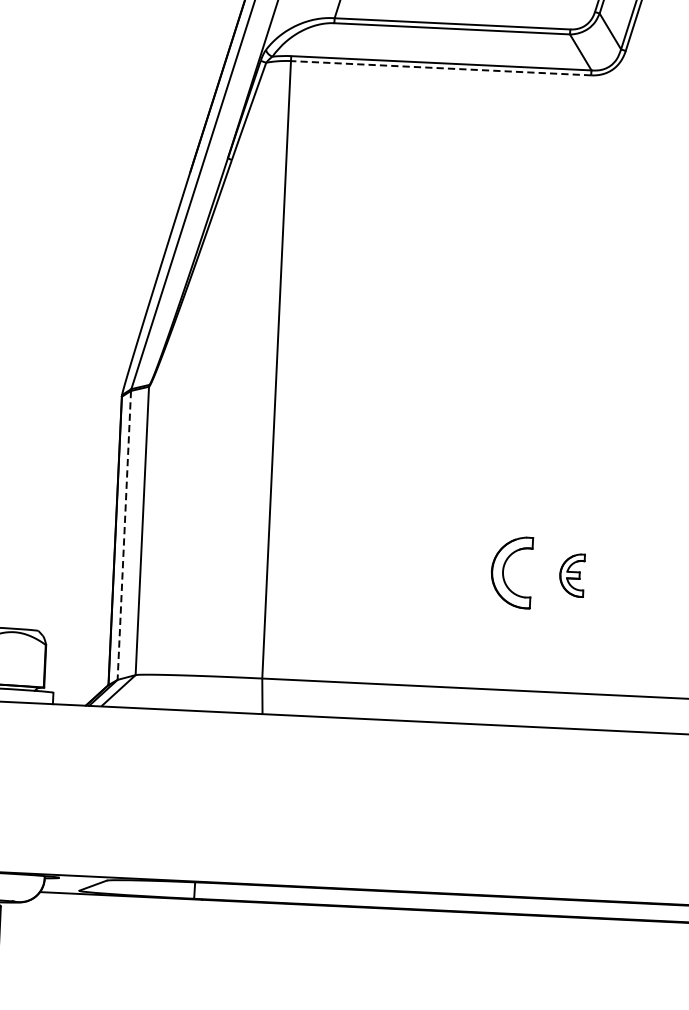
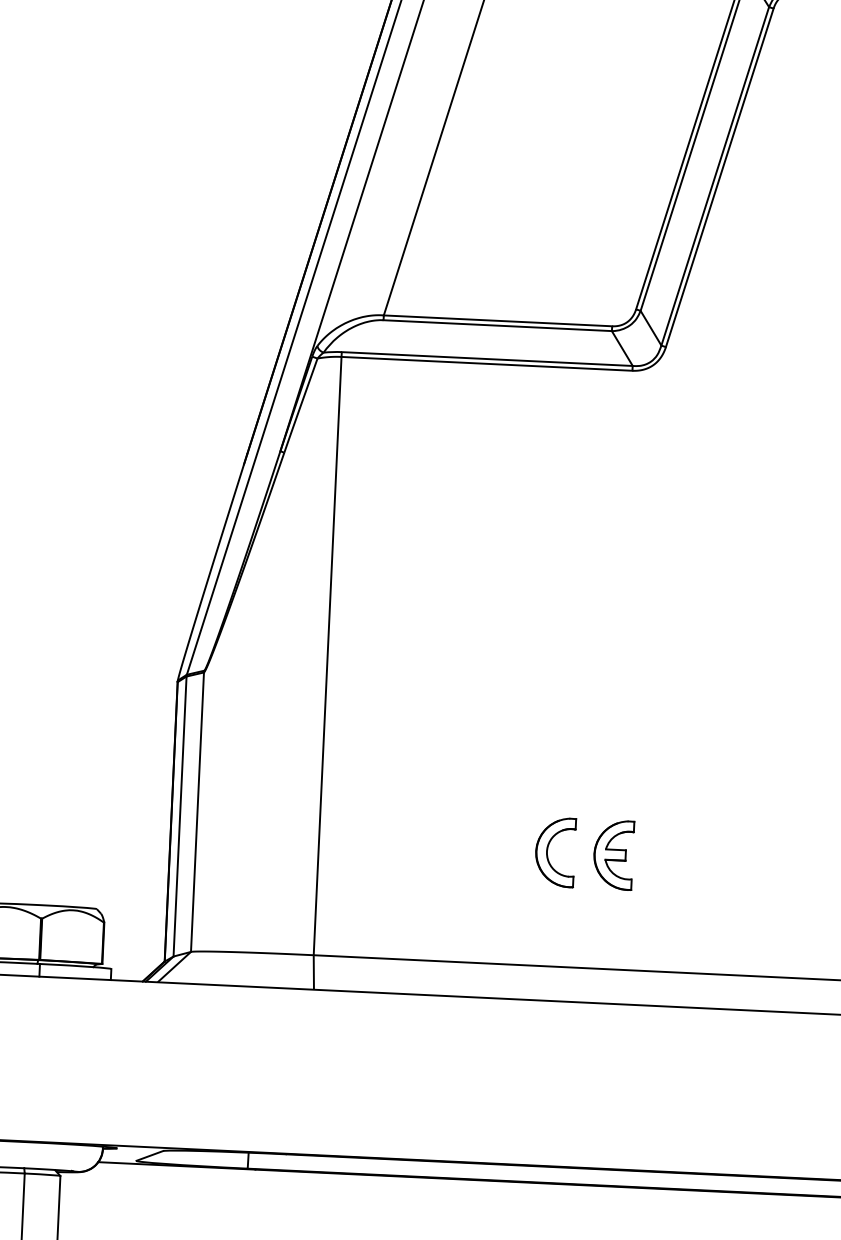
line: (440, 67) -> (486, 363), dashed -> solid
line: (124, 536) -> (180, 817), dashed -> solid
part: (572, 575) -> (614, 855), size x1.67

